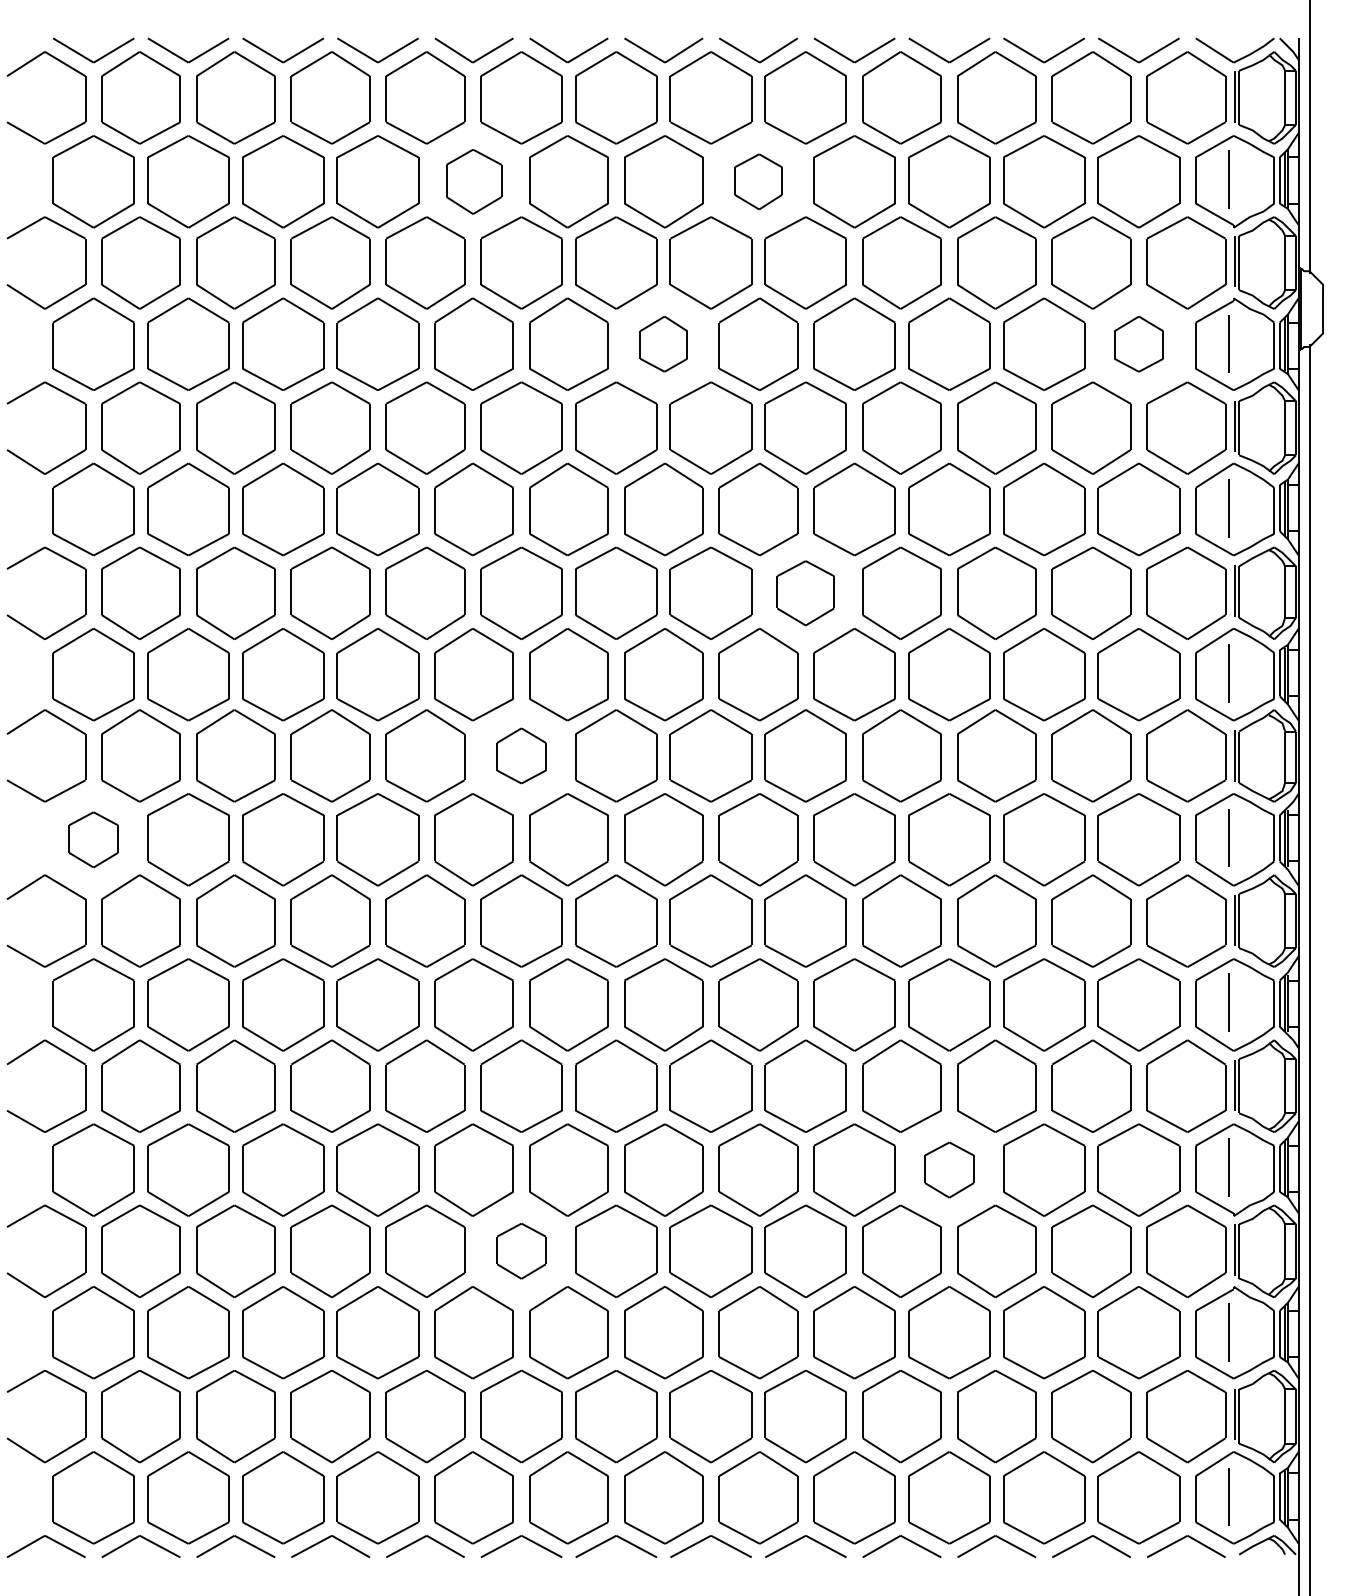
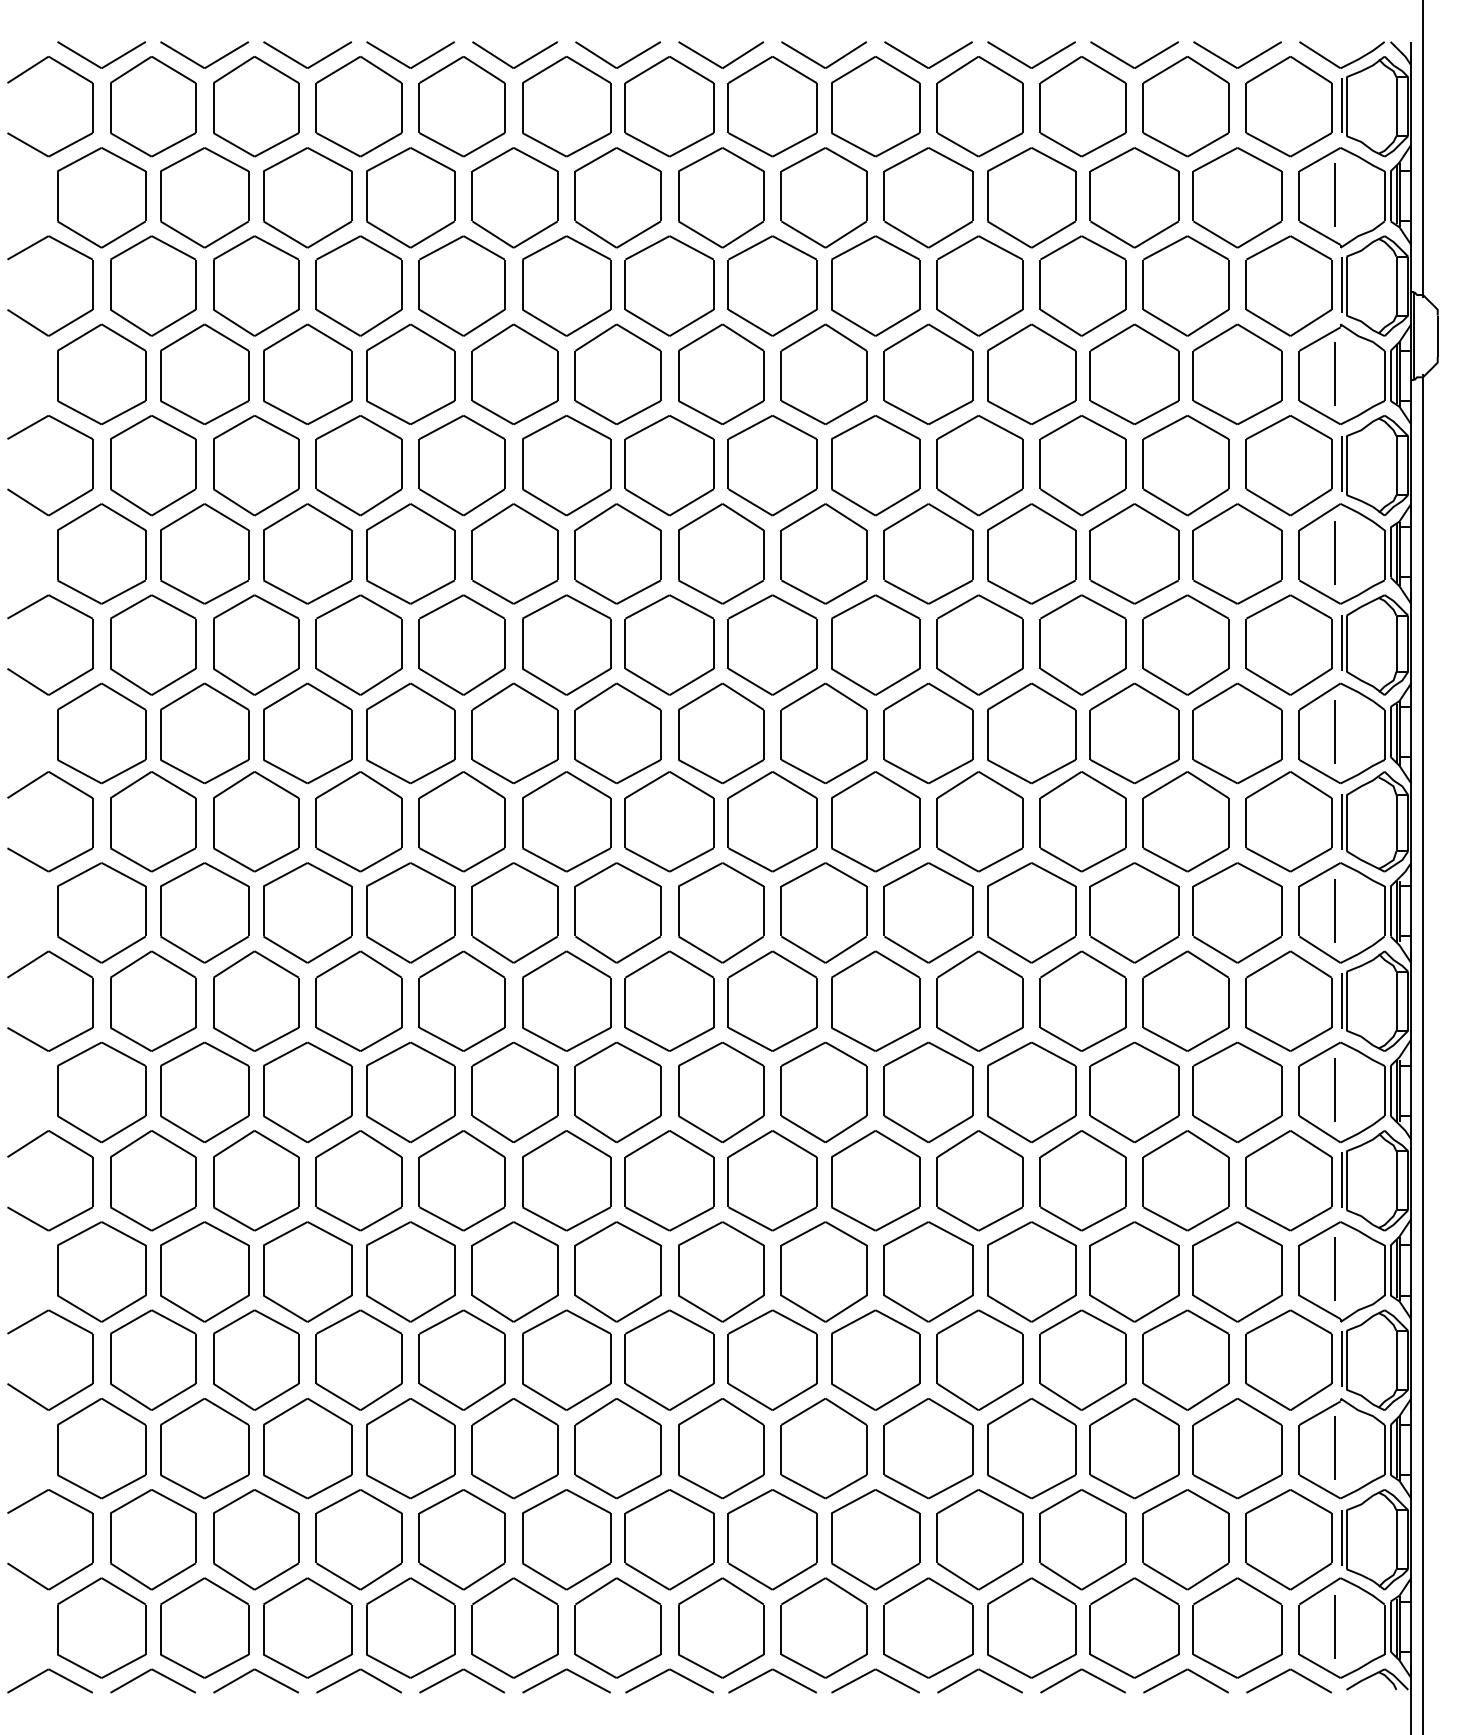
part: (473, 181) -> (514, 197), size x1.43
part: (758, 181) -> (824, 197), size x1.67
part: (663, 343) -> (720, 373), size x1.67
part: (1138, 343) -> (1237, 373), size x1.67
part: (805, 592) -> (875, 644), size x1.43
part: (521, 755) -> (566, 821), size x1.67
part: (93, 839) -> (101, 912), size x1.67
part: (949, 1169) -> (1031, 1271), size x1.67
part: (521, 1250) -> (566, 1359), size x1.67

